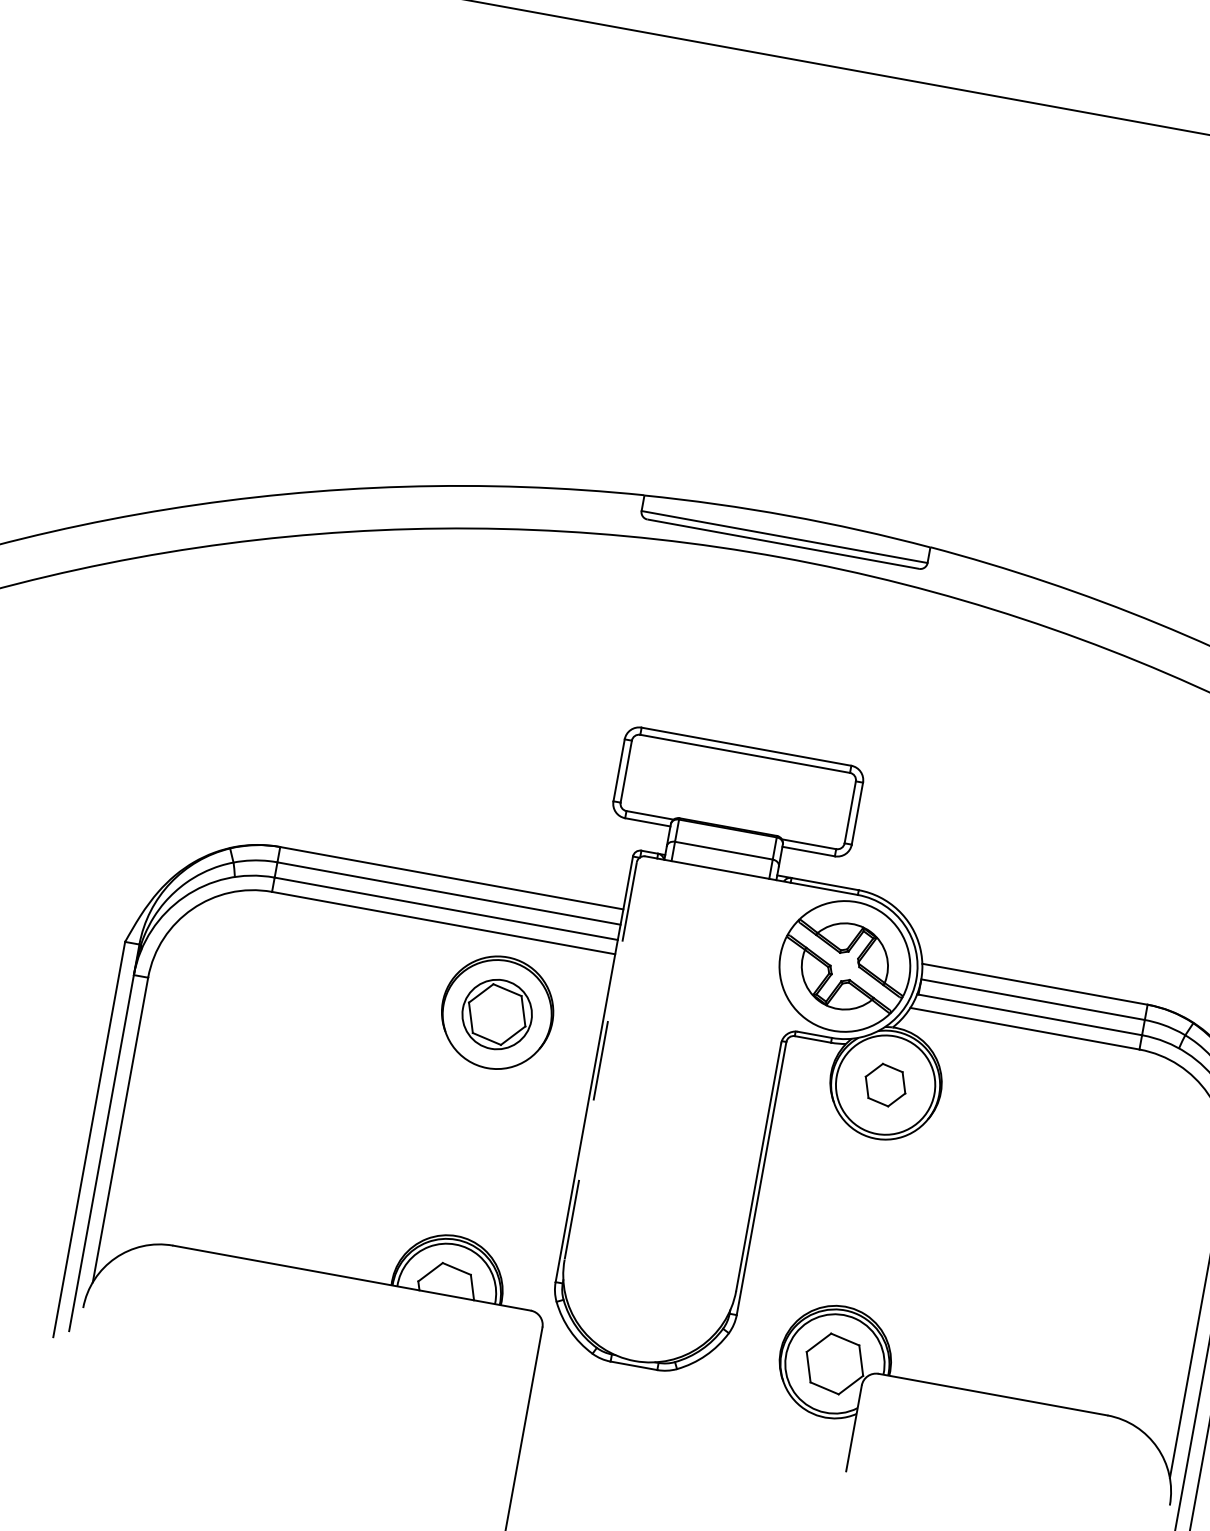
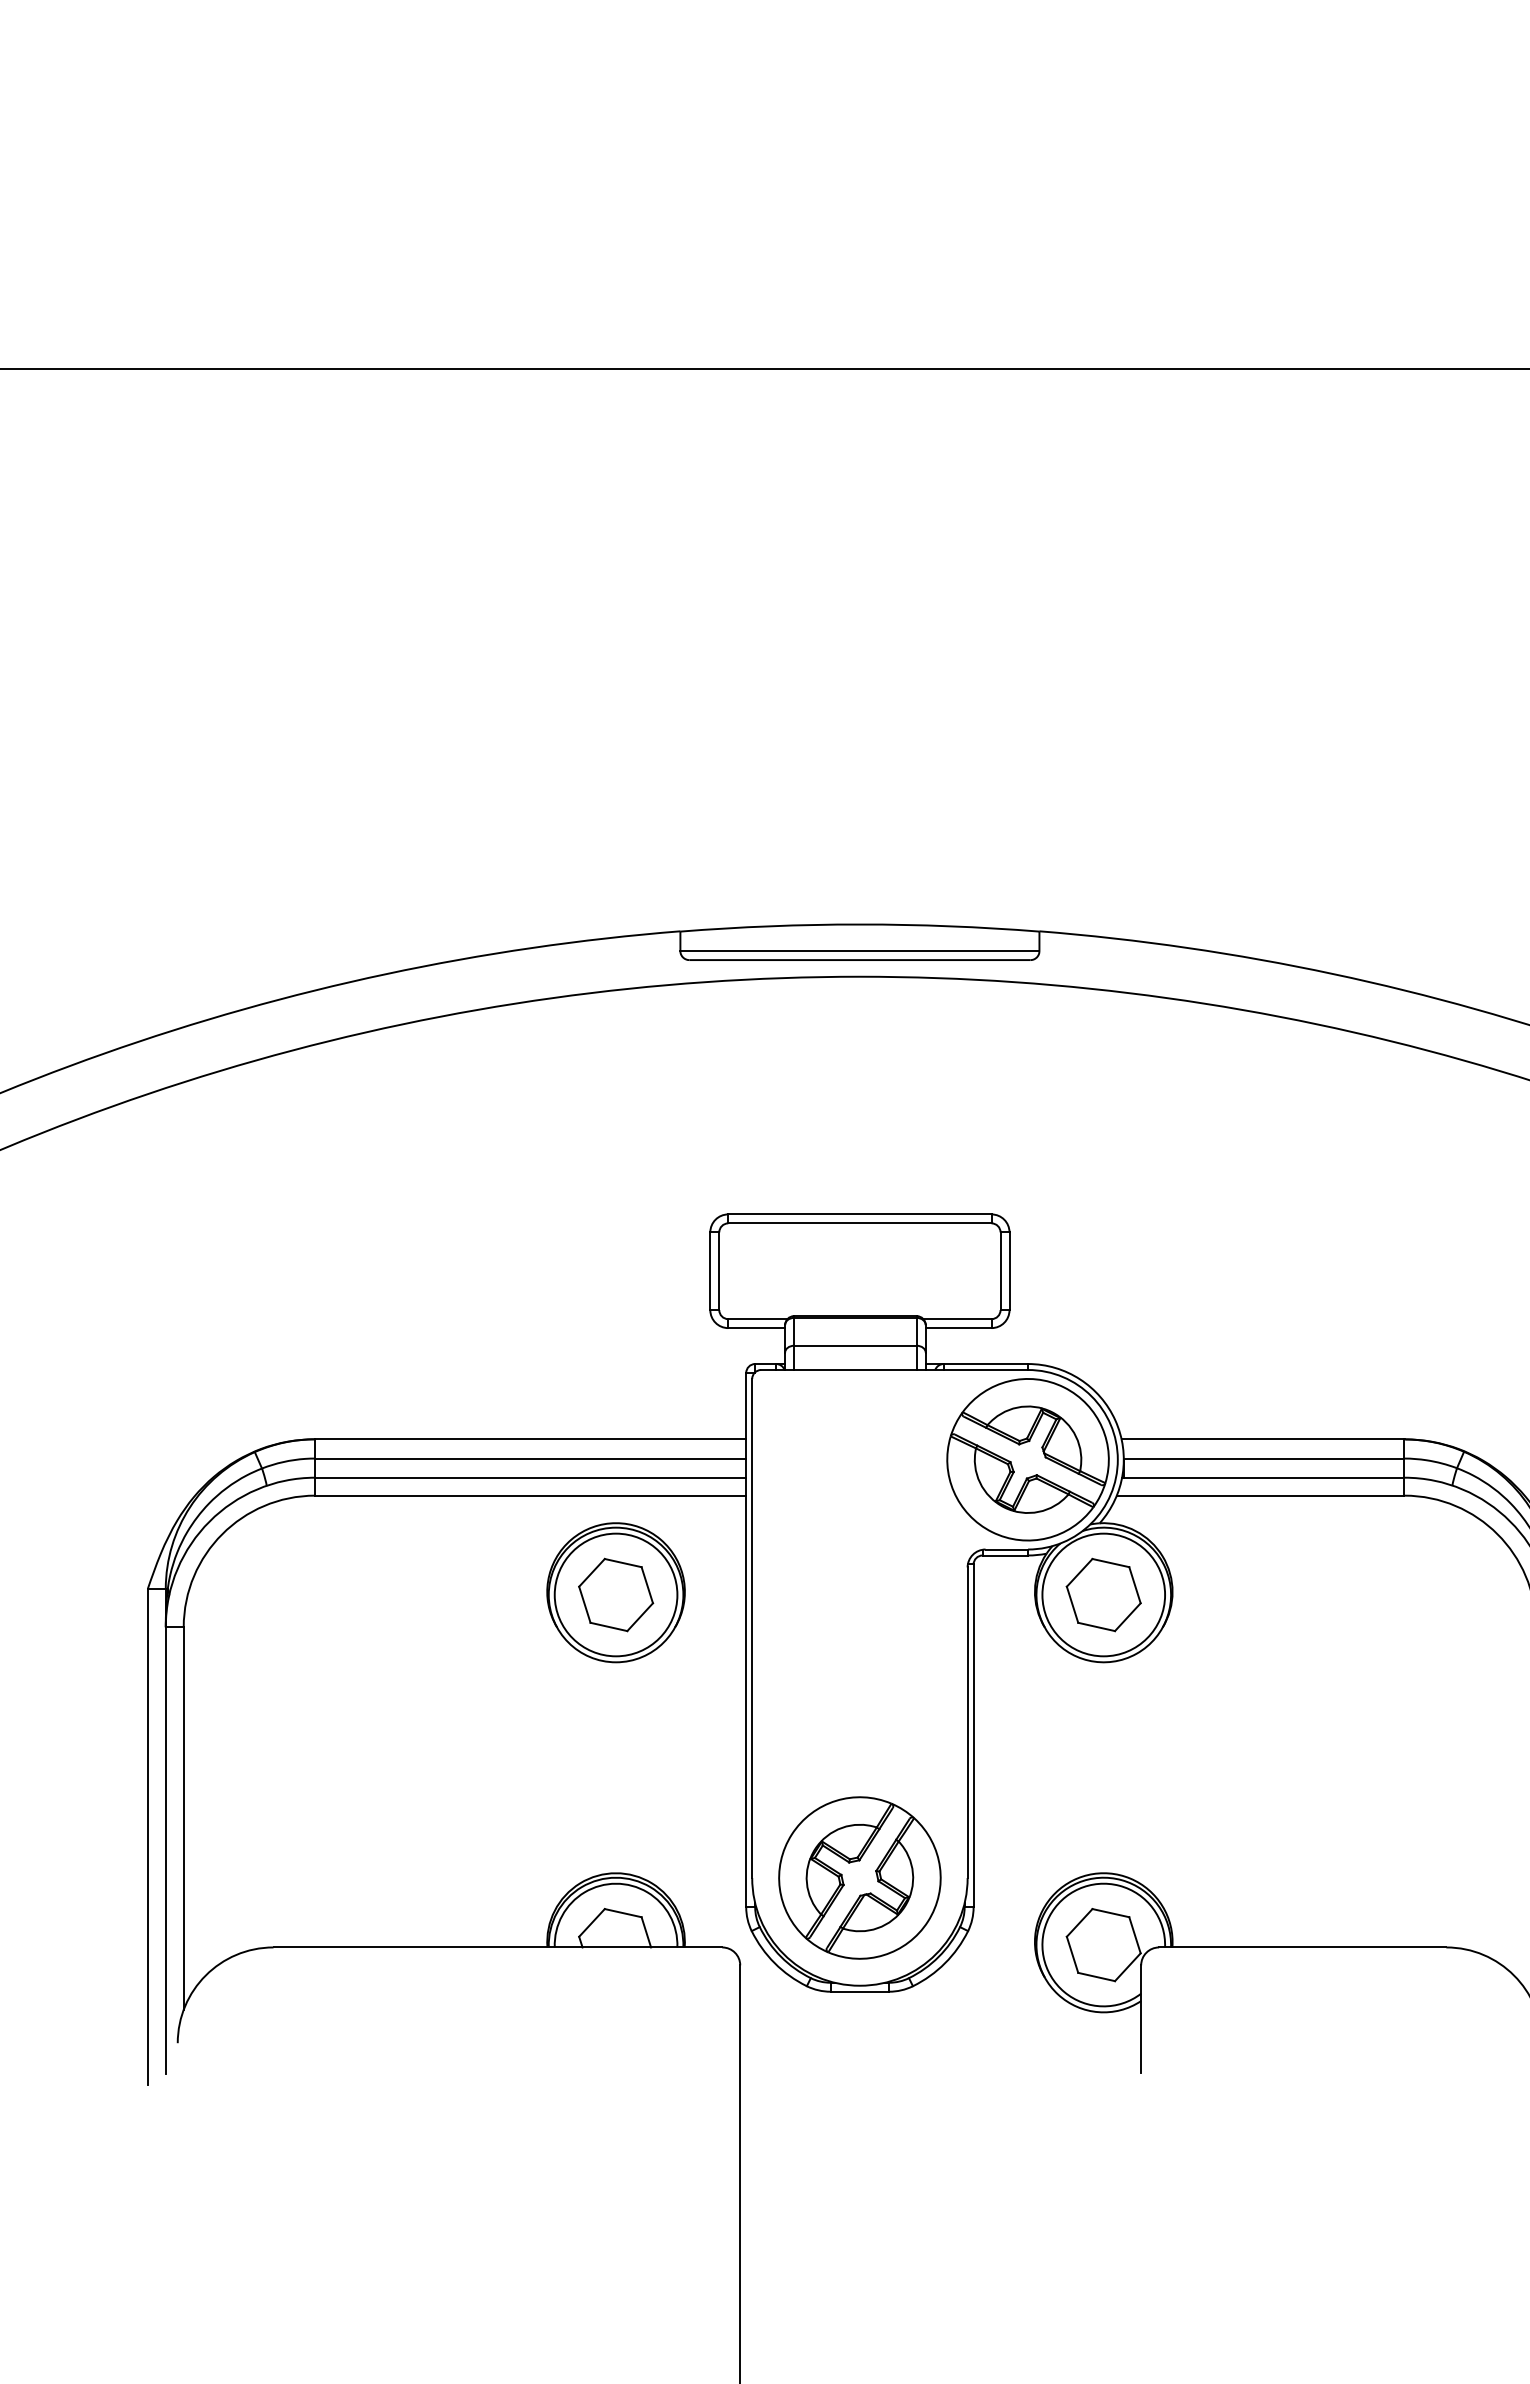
circle: (496, 1014) -> (615, 1594), size x1.43
line: (601, 1060) -> (752, 1628), dashed -> solid
part: (885, 1084) -> (1103, 1594), size x1.43
part: (650, 1274) -> (859, 1877), added

